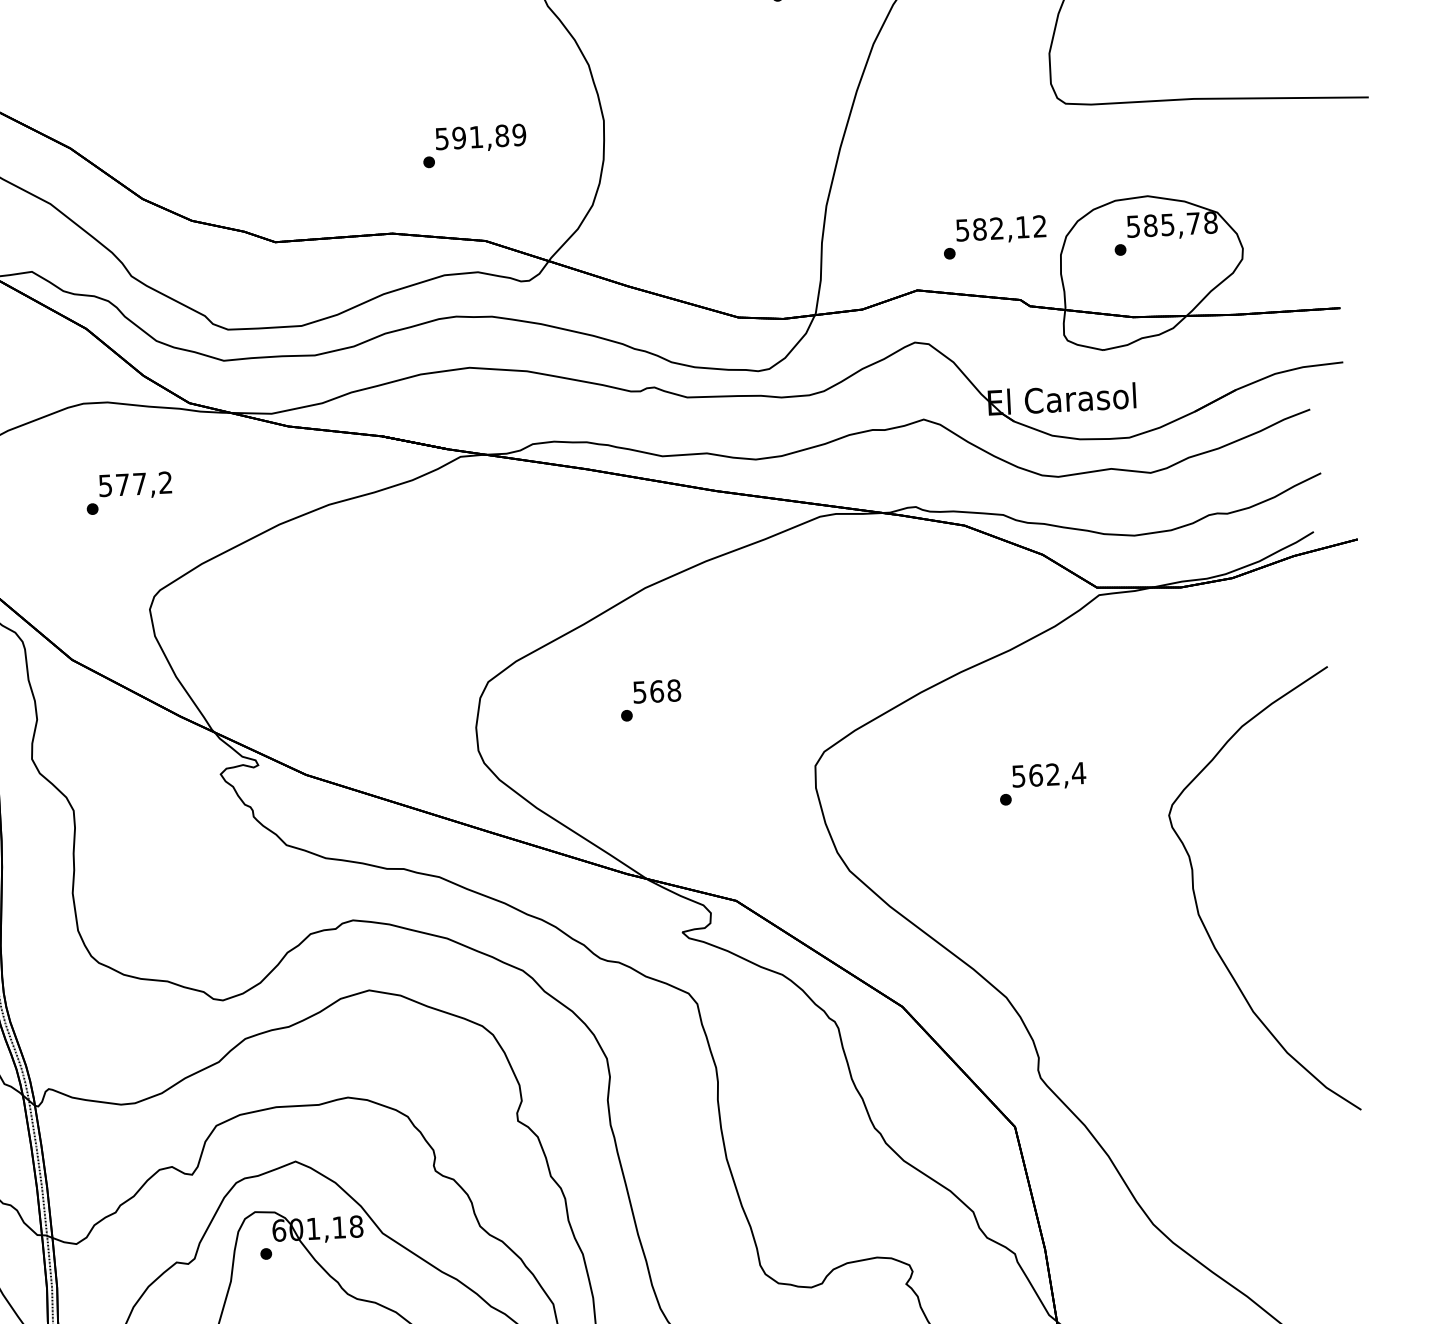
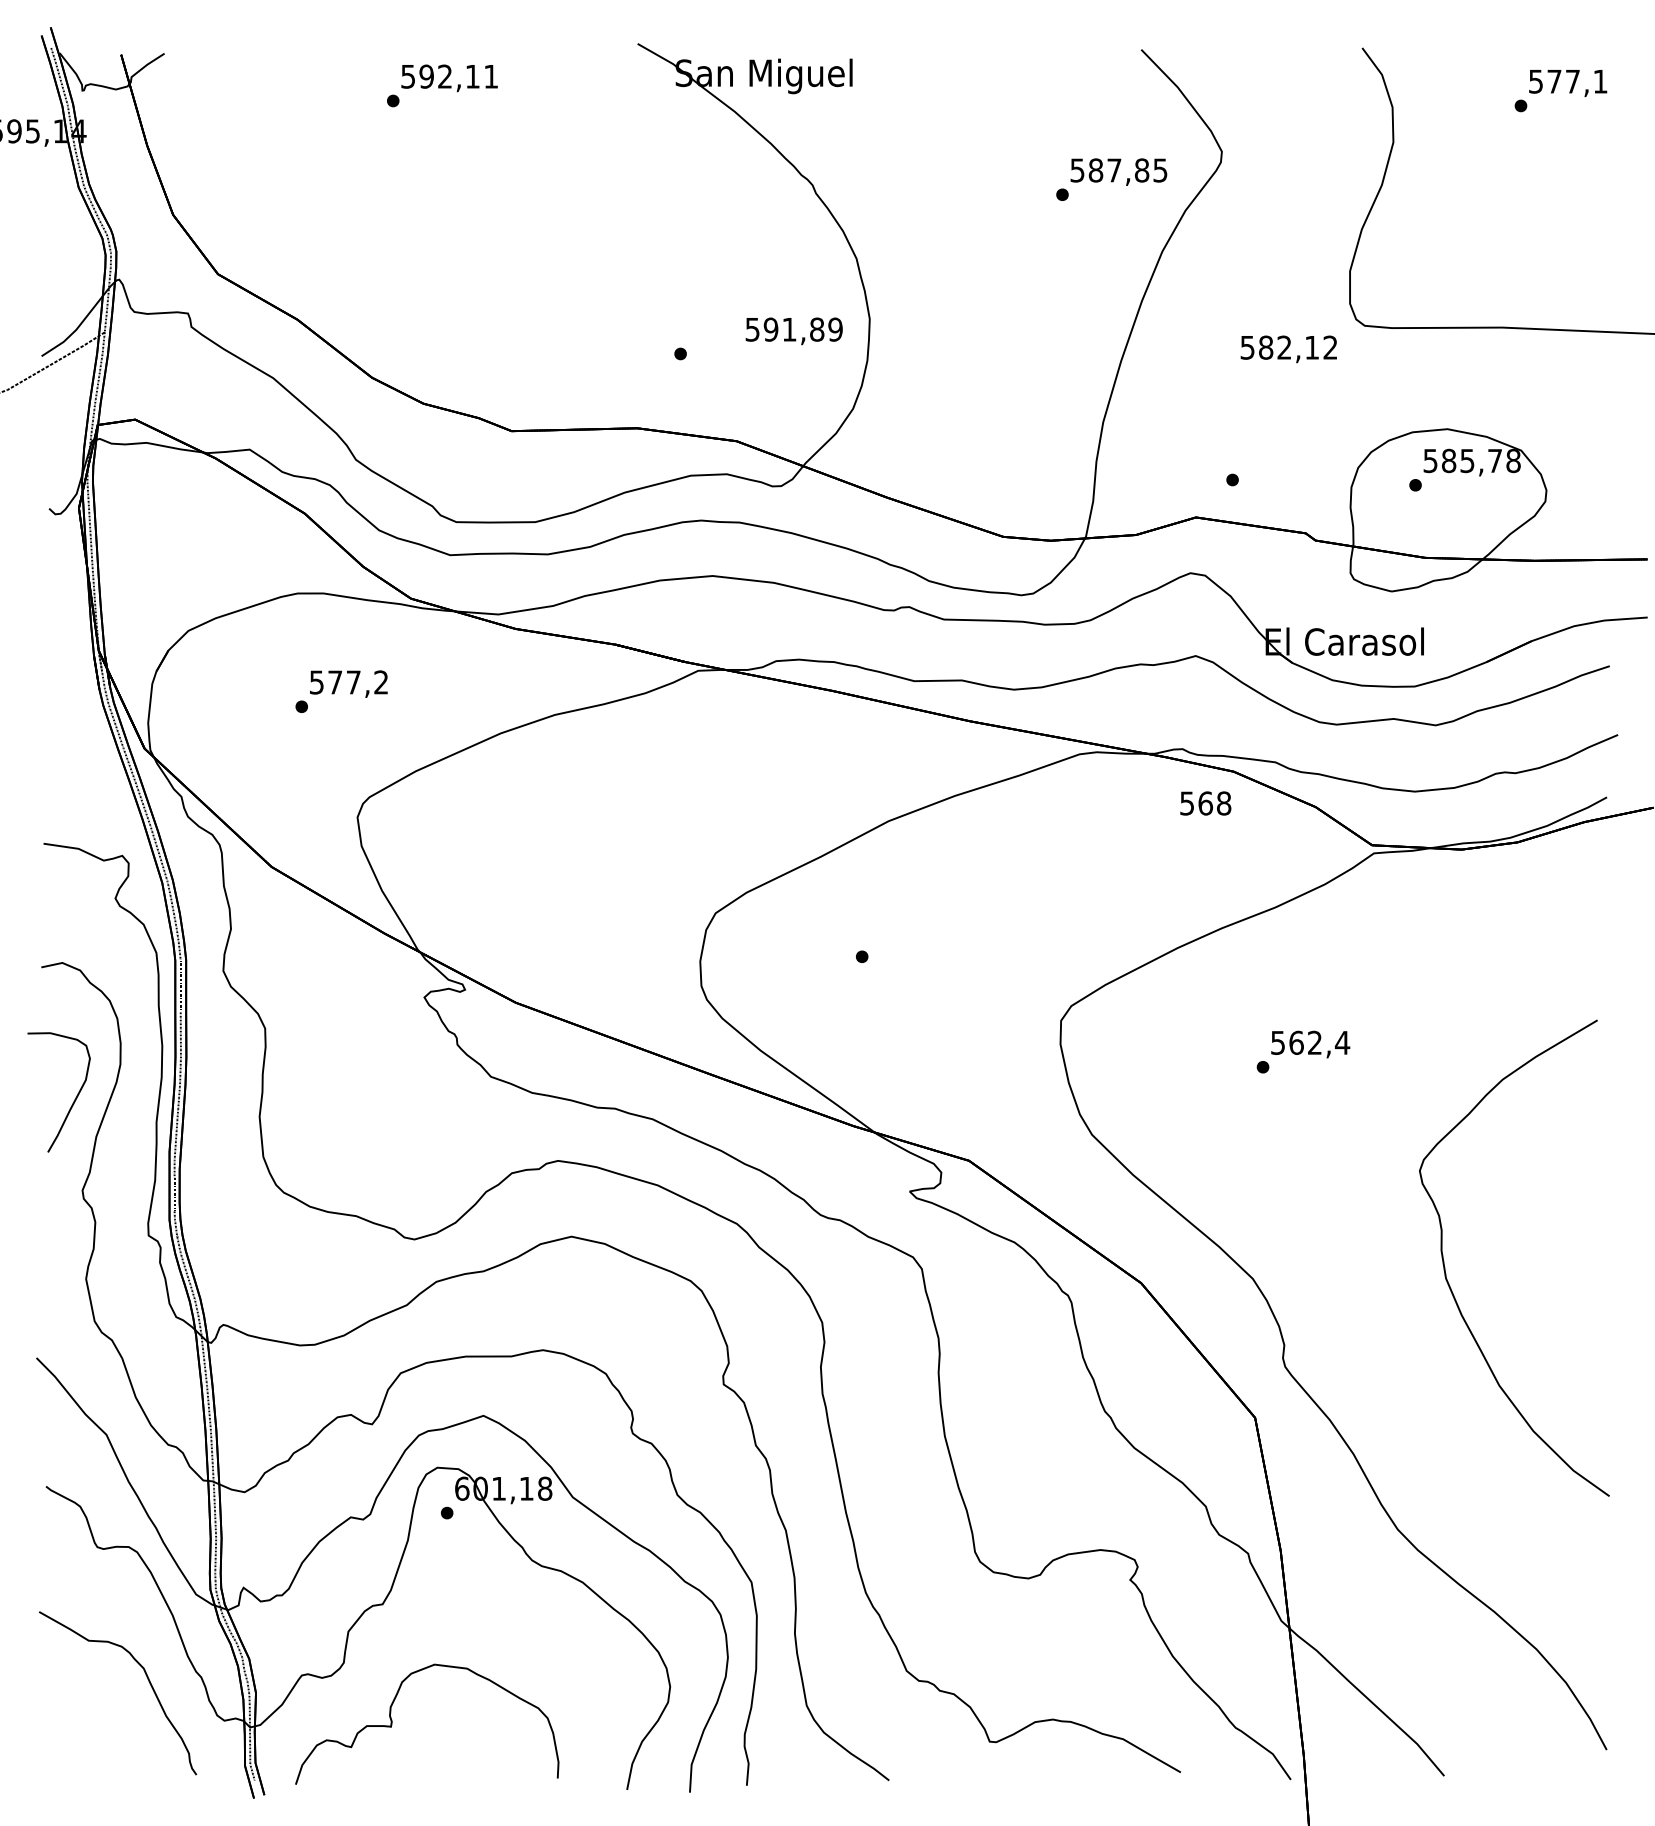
text: (480, 138) -> (793, 331), moved
text: (1000, 230) -> (1288, 349), moved
text: (656, 691) -> (1205, 803), moved
part: (1197, 904) -> (1445, 1267), moved

